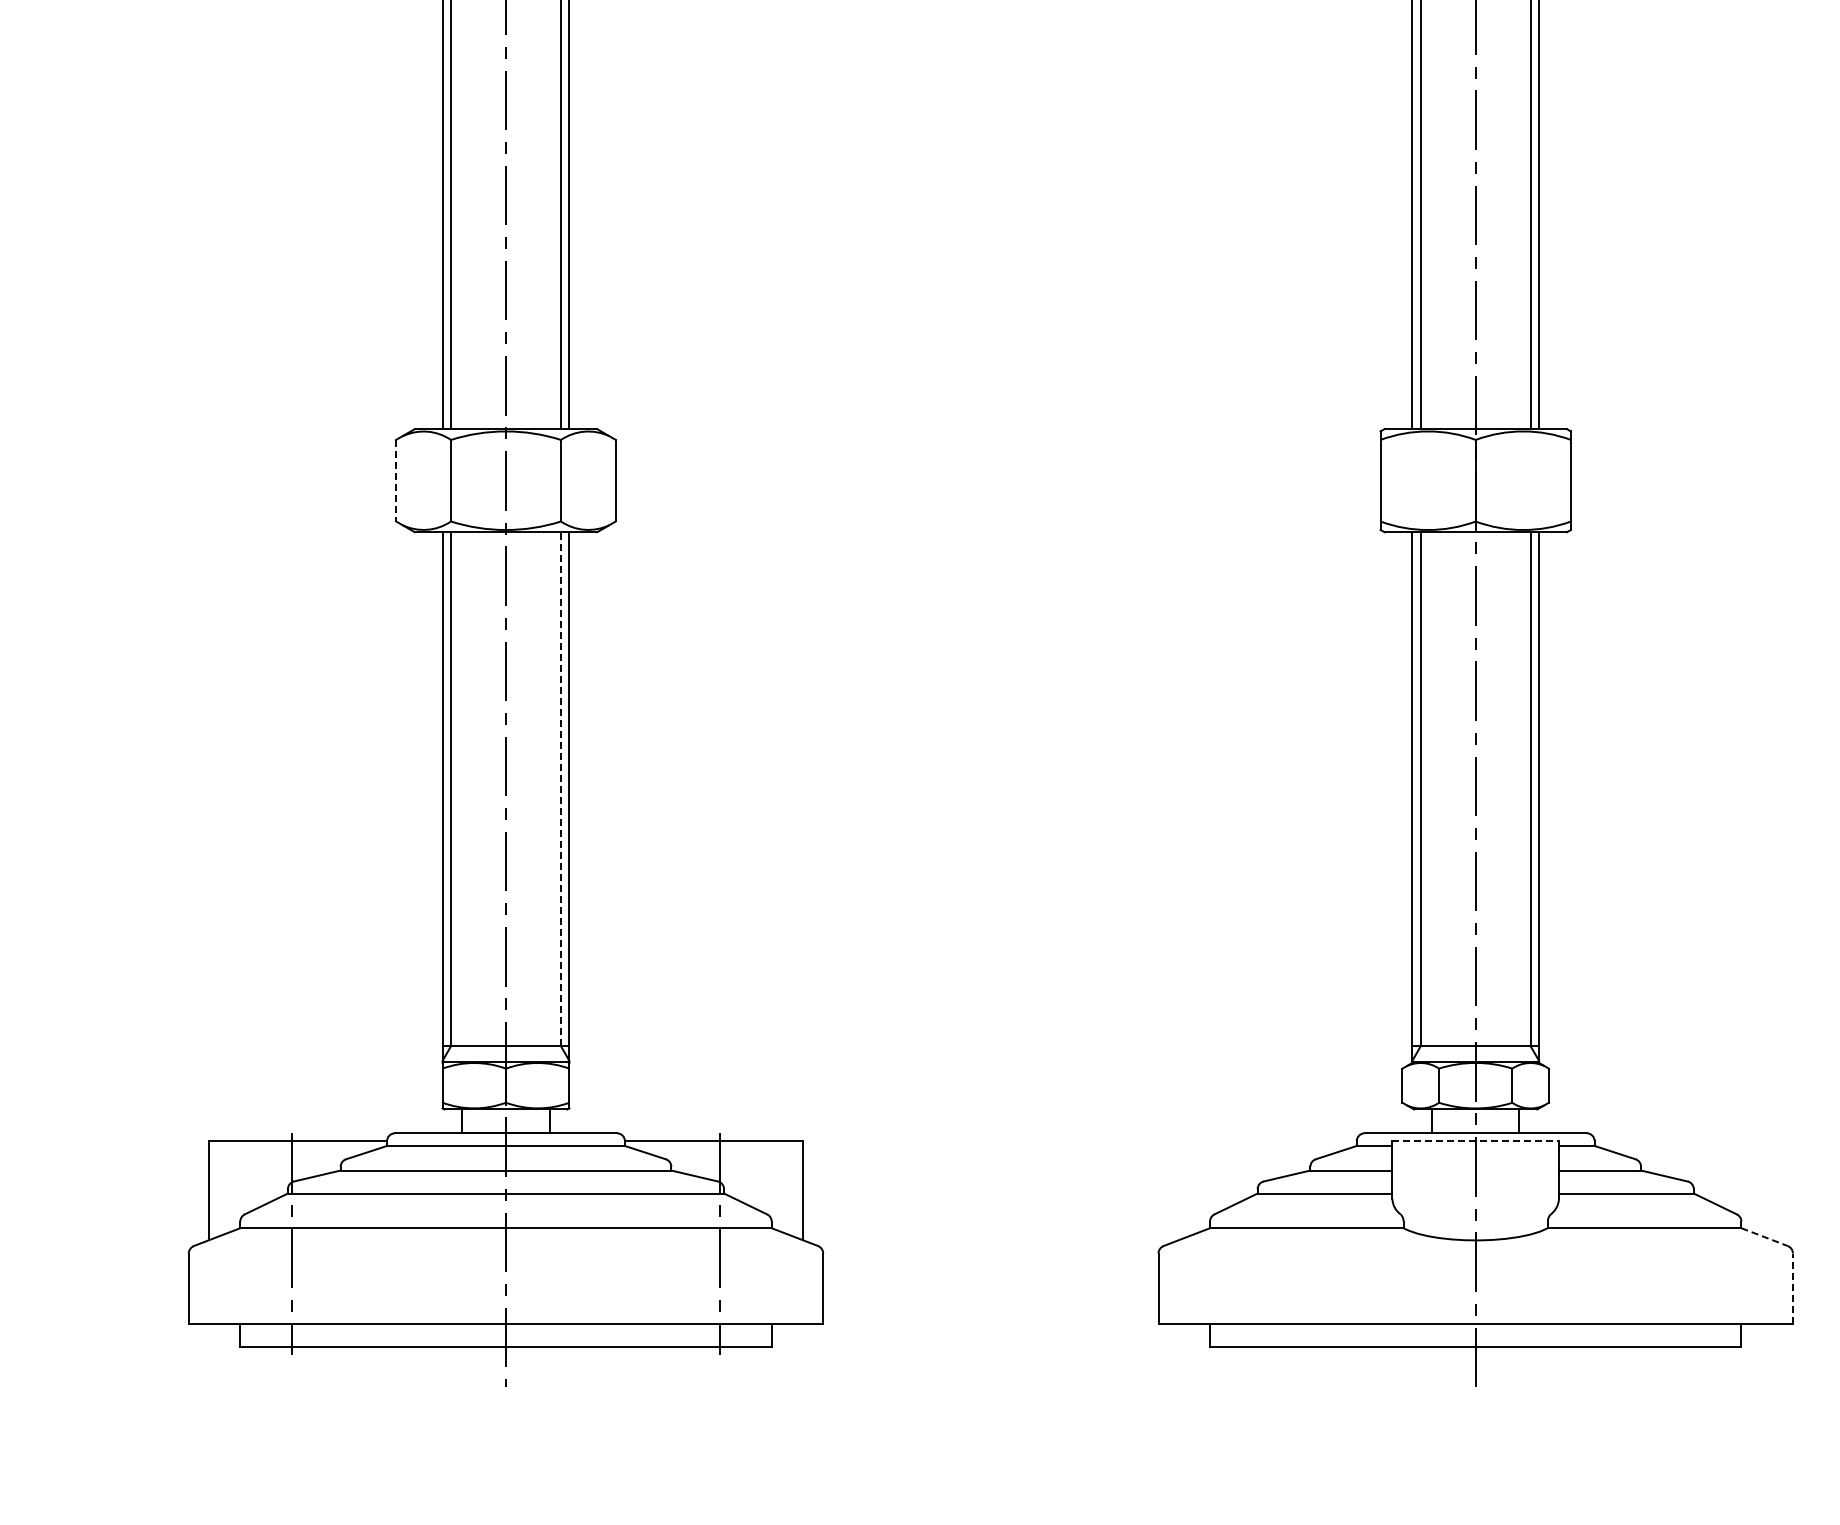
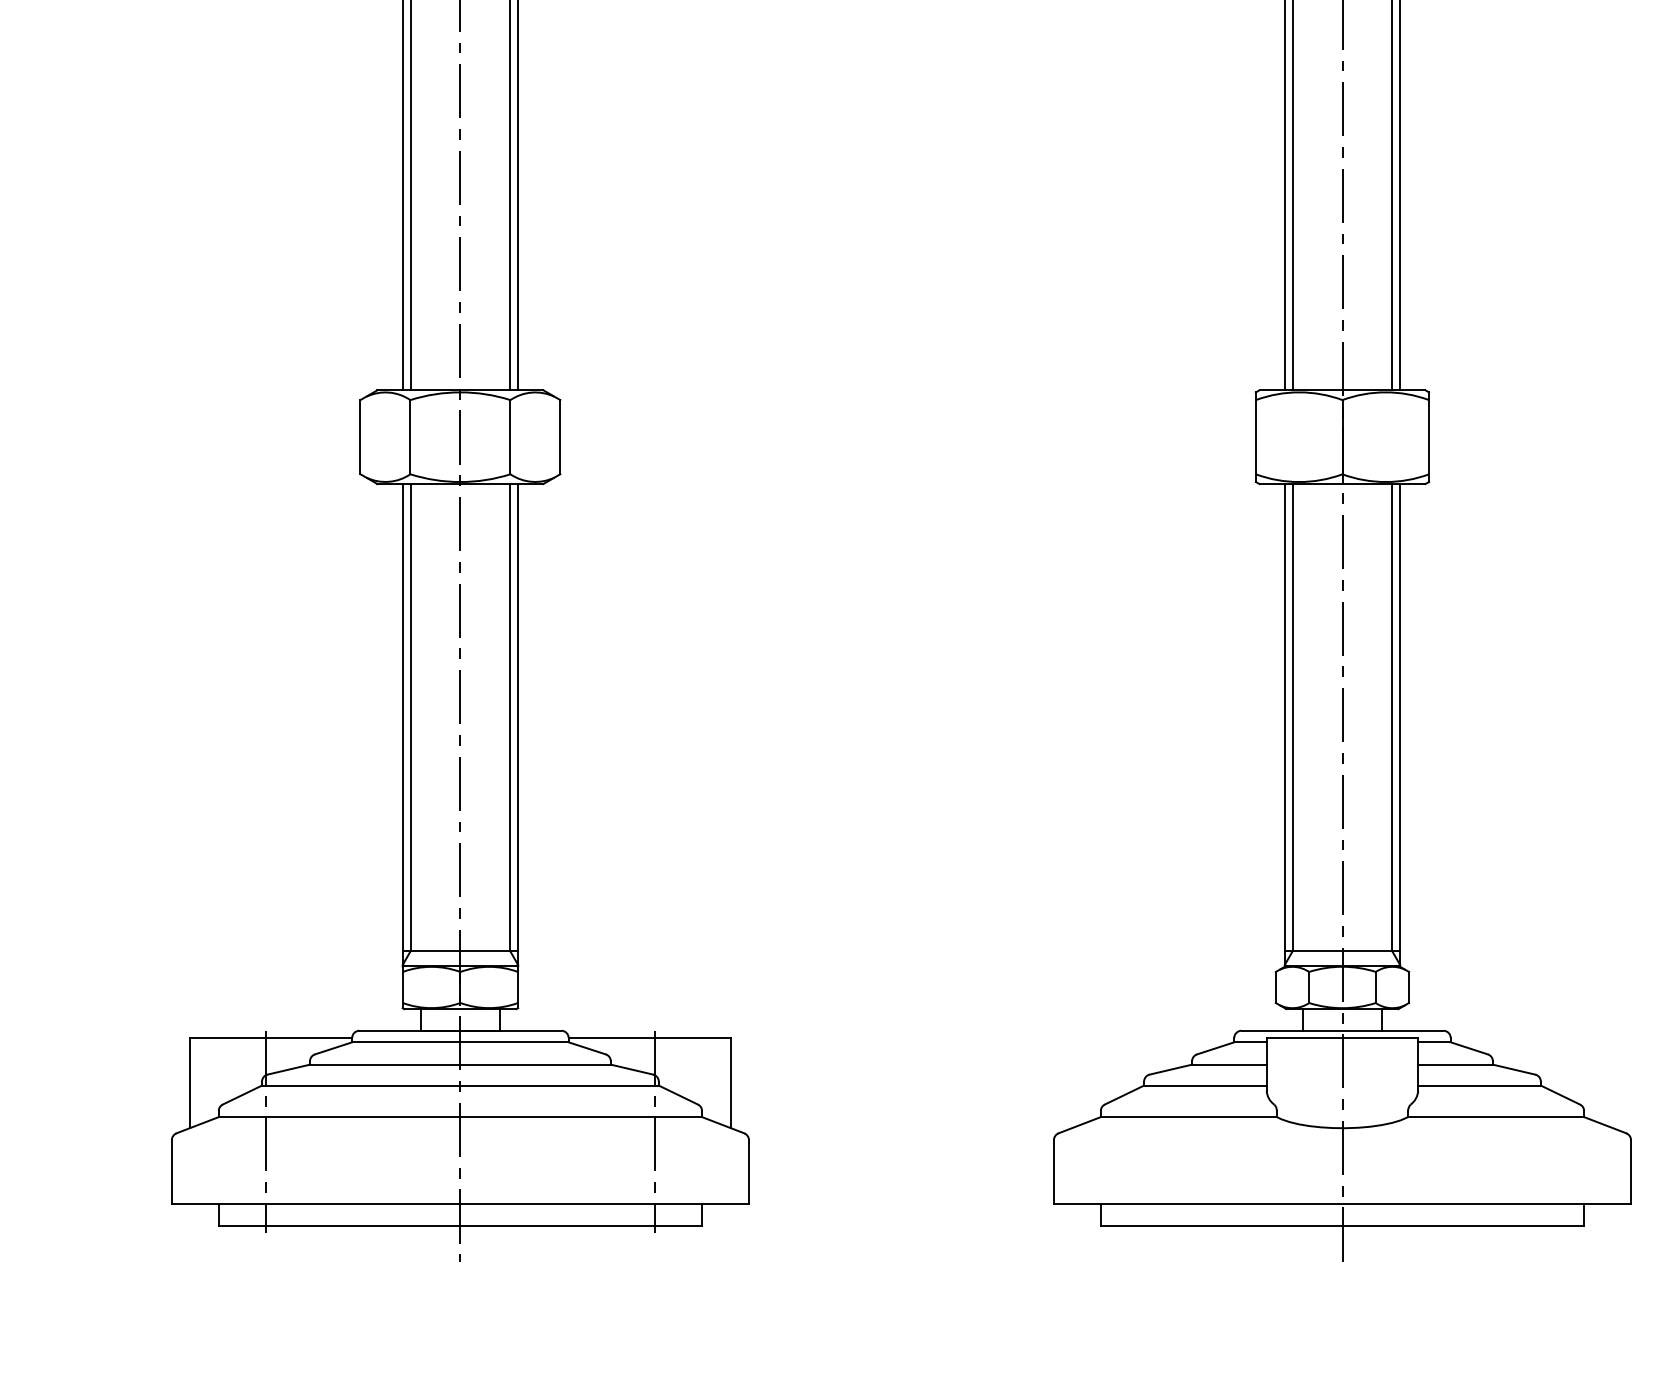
line: (396, 480) -> (360, 436), dashed -> solid
line: (560, 789) -> (509, 718), dashed -> solid
line: (1476, 1141) -> (1343, 1038), dashed -> solid
line: (1764, 1237) -> (1605, 1125), dashed -> solid
line: (1792, 1288) -> (1630, 1171), dashed -> solid

